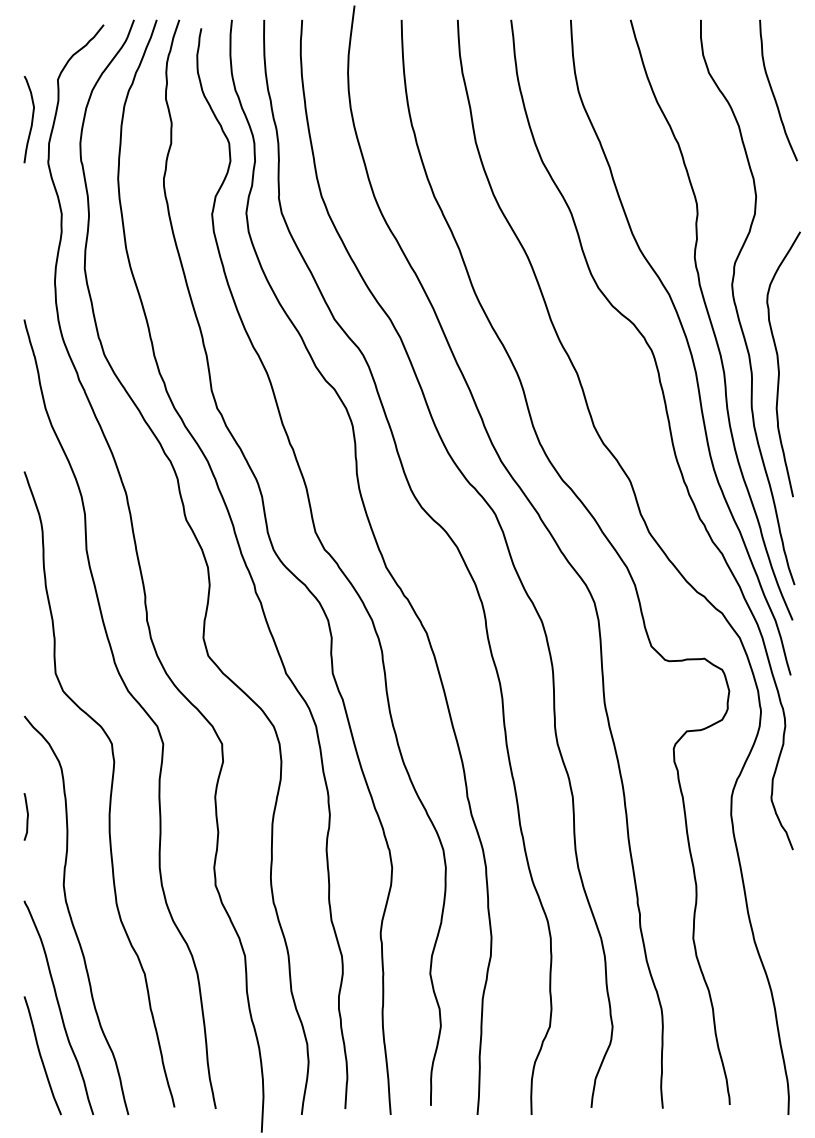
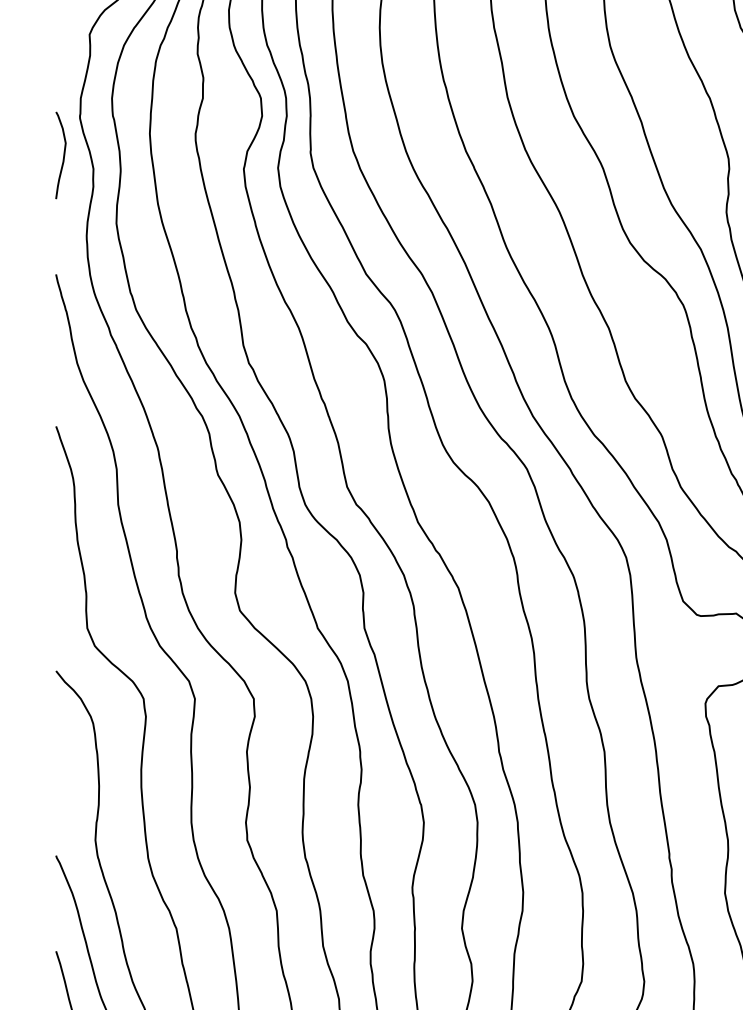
curve: (31, 119) -> (63, 155), moved
curve: (26, 817) -> (58, 772), removed

